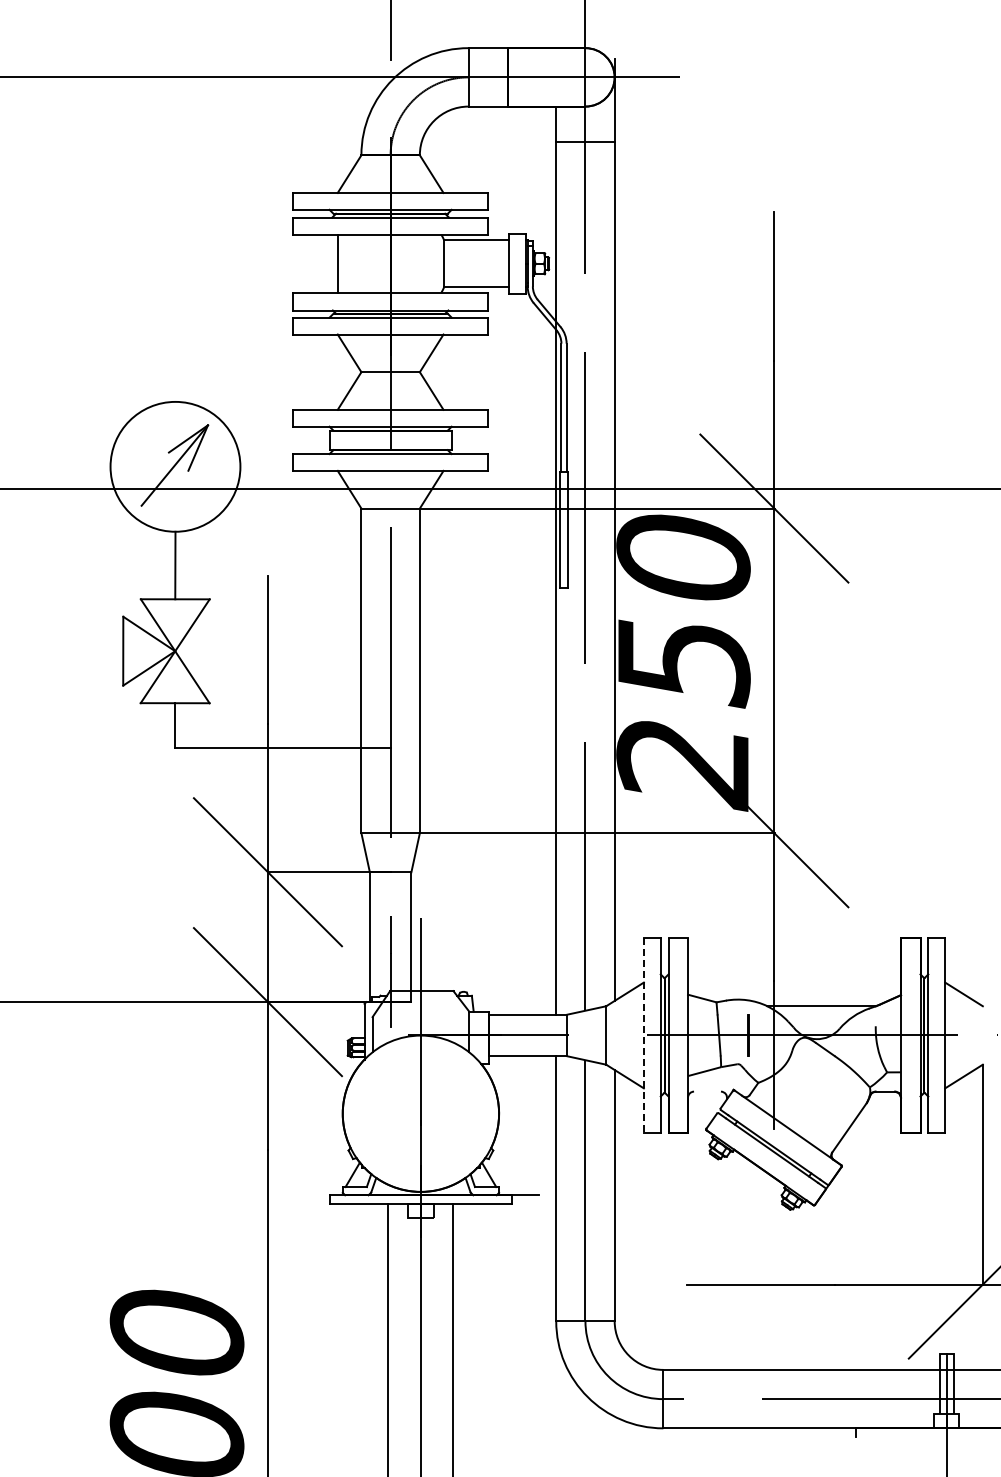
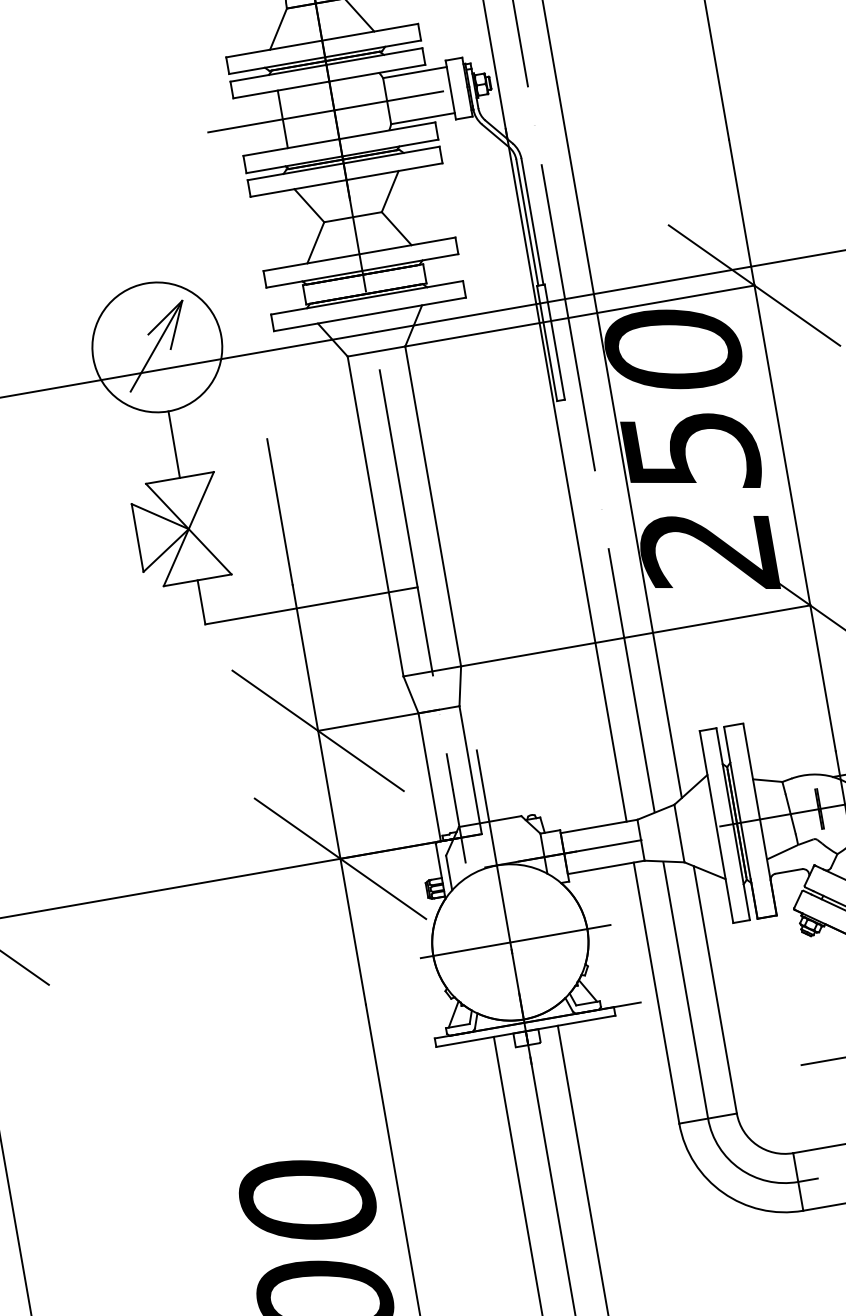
line: (381, 263) -> (325, 111), added
line: (643, 1035) -> (716, 827), dashed -> solid
line: (707, 1091) -> (788, 871), added
line: (426, 1113) -> (515, 941), added

